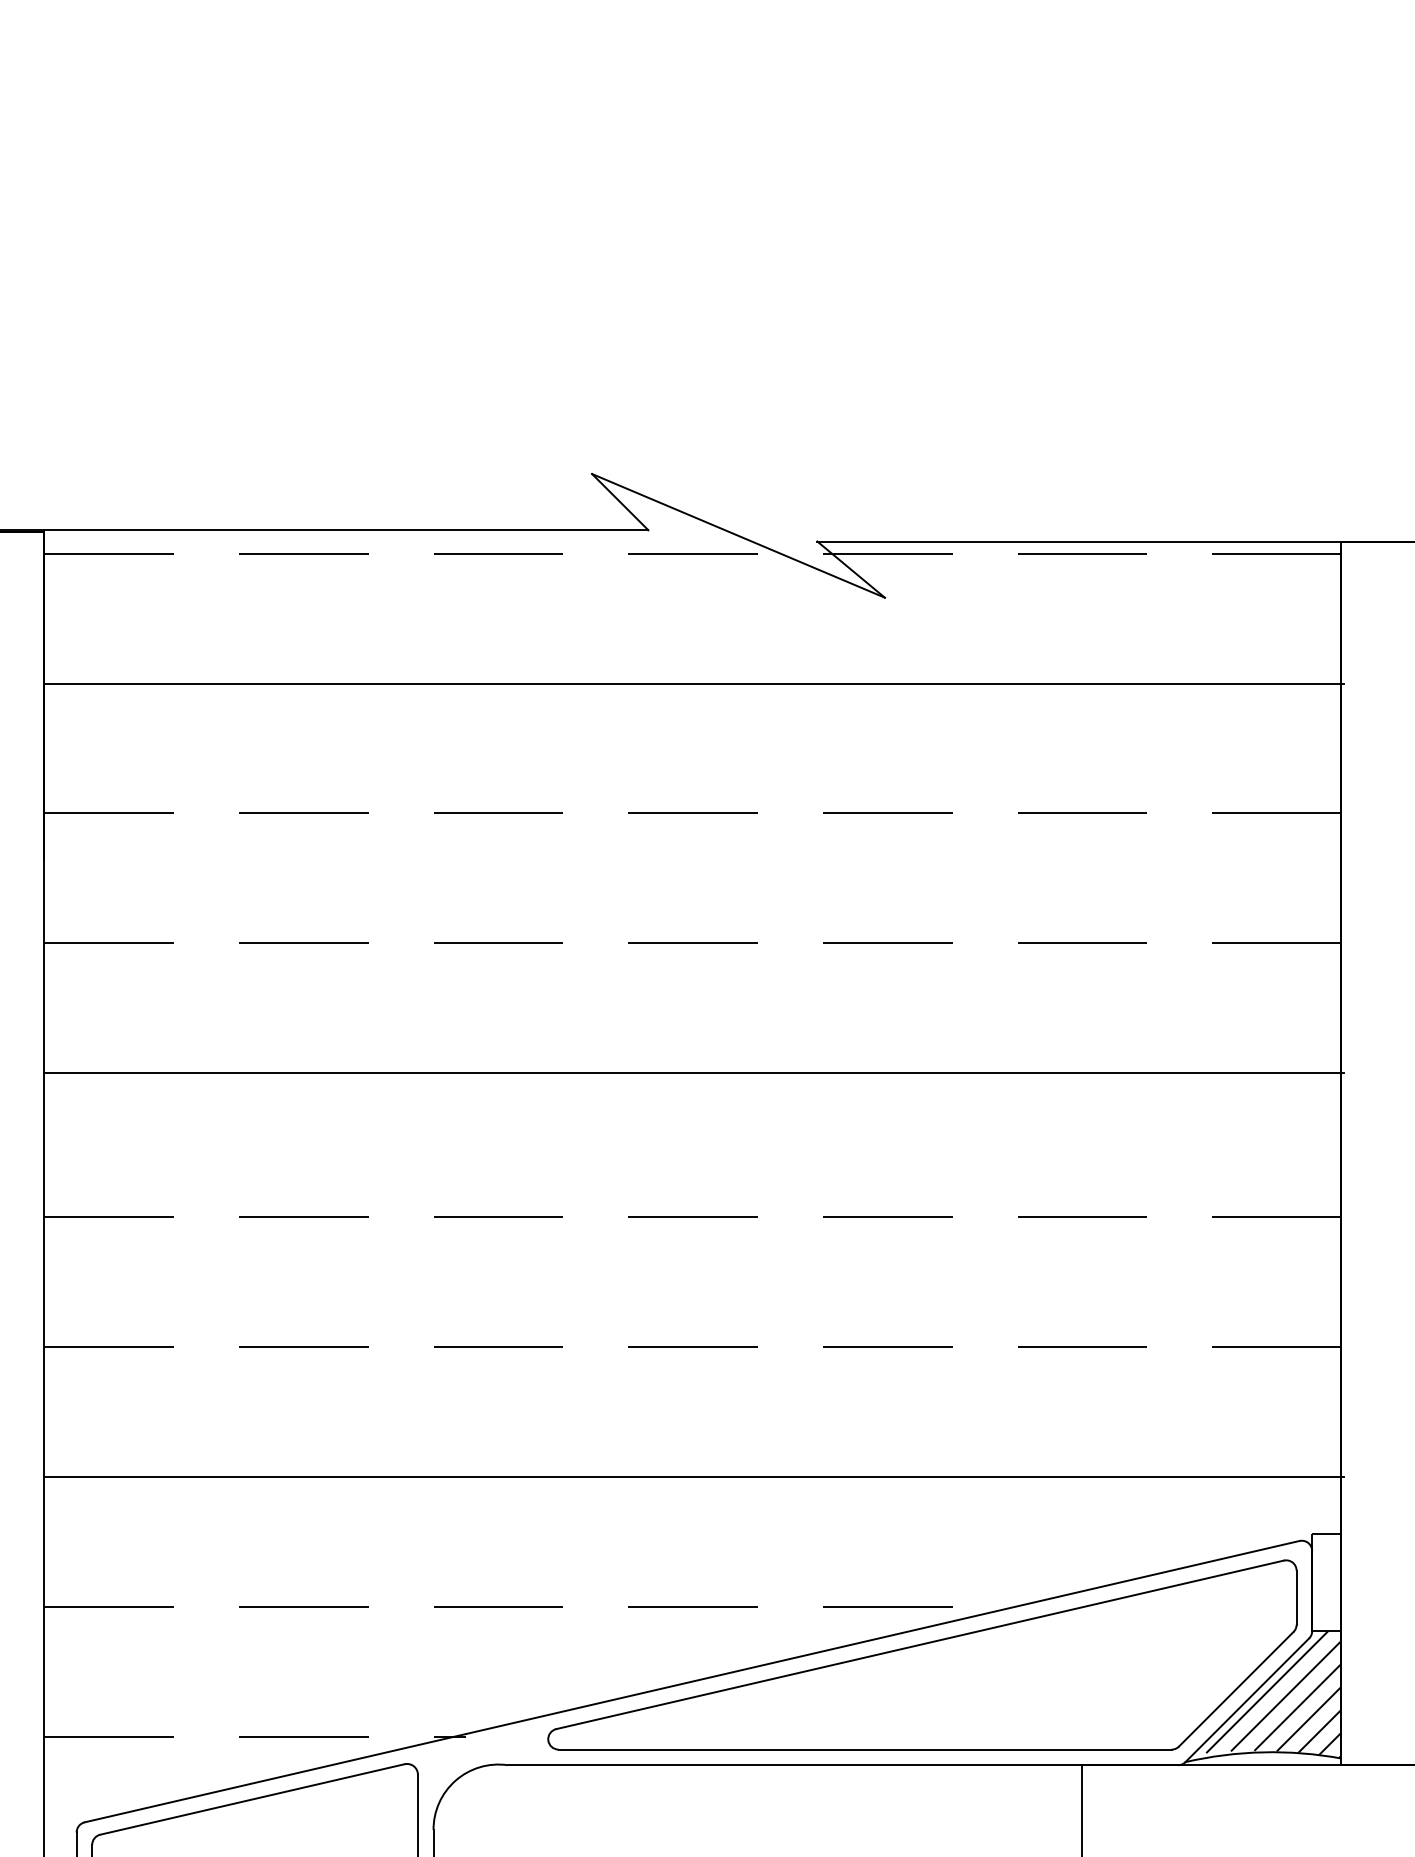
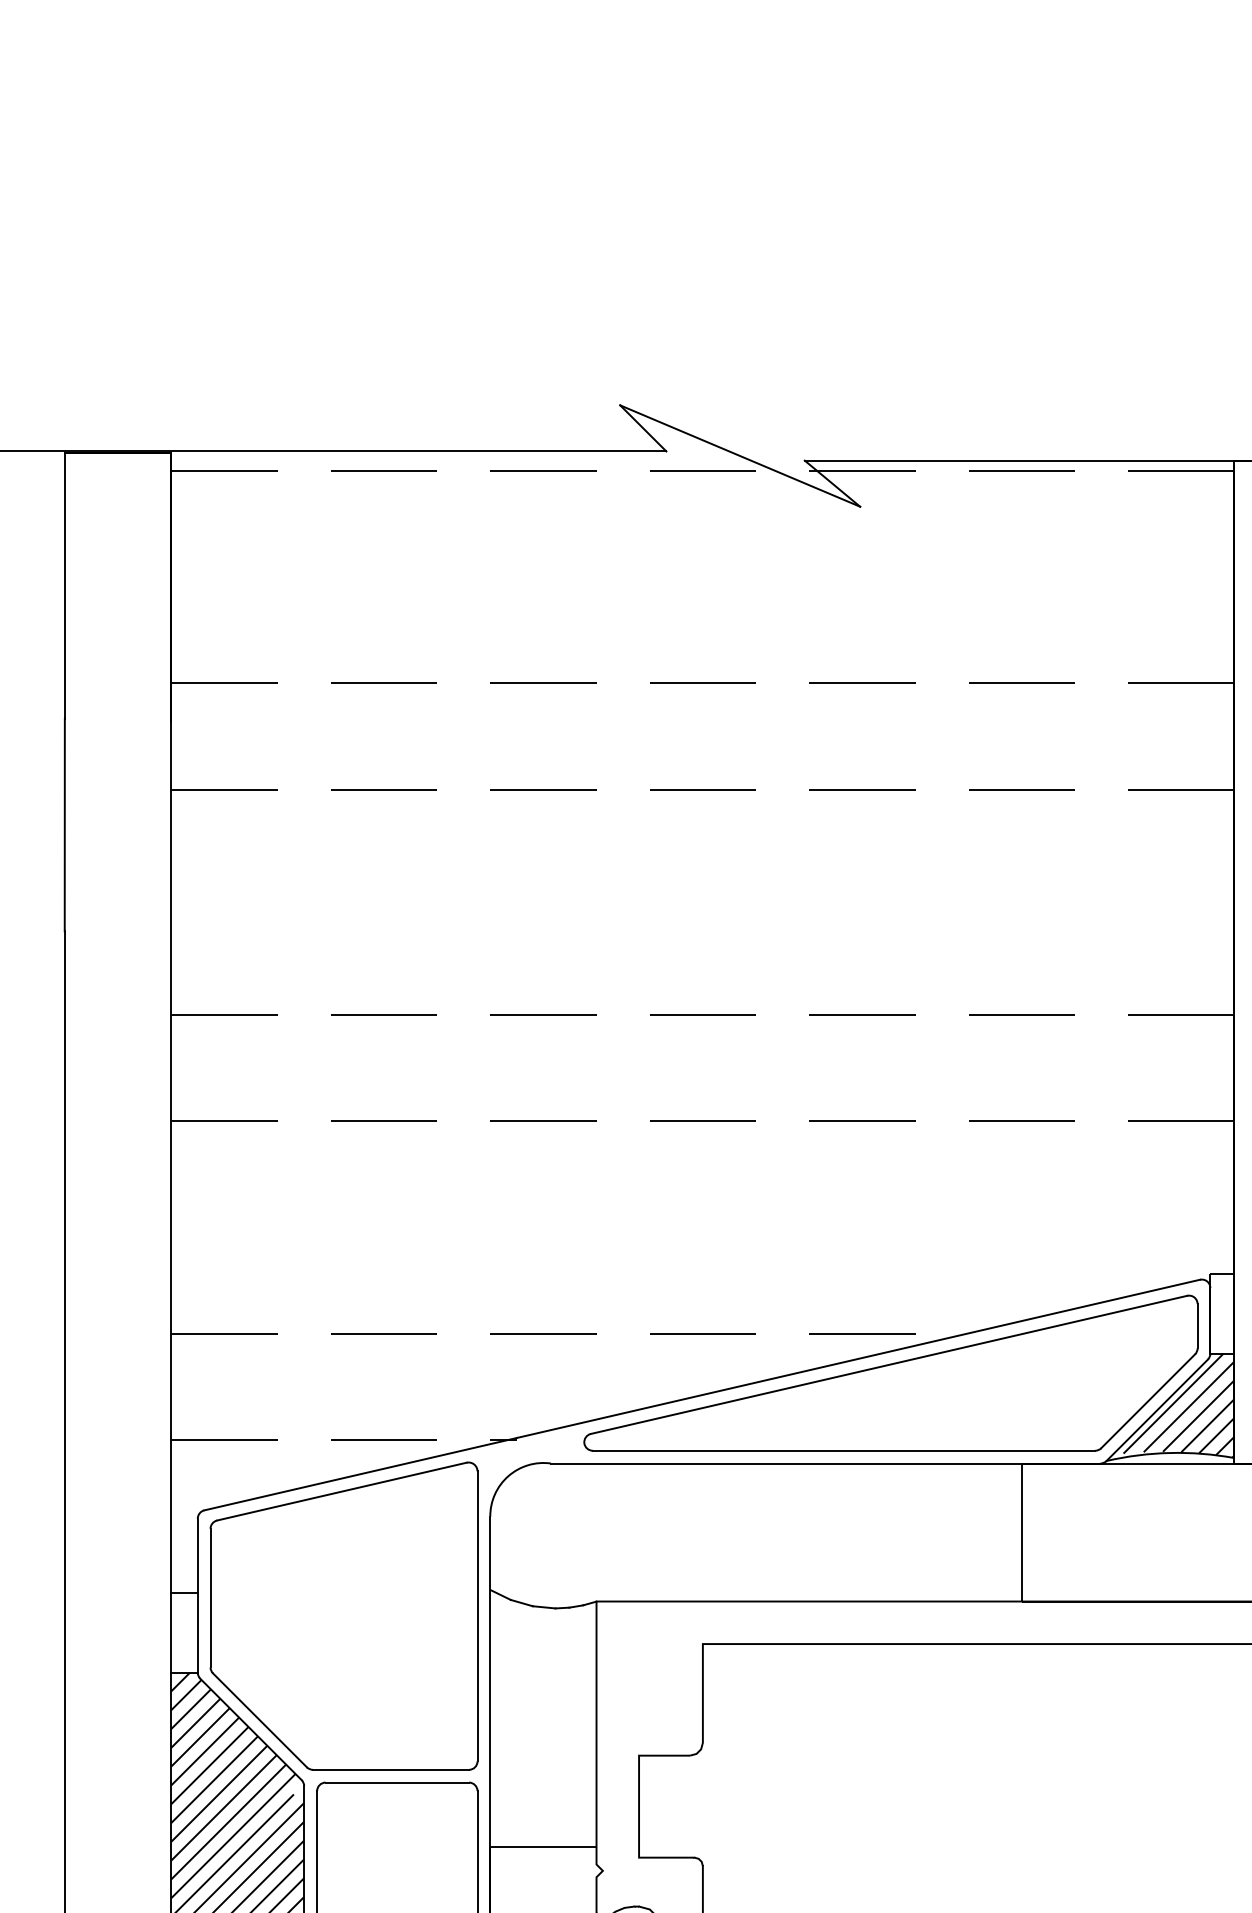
line: (693, 684) -> (703, 577), removed
line: (693, 1073) -> (703, 896), removed
line: (693, 1477) -> (703, 1227), removed

